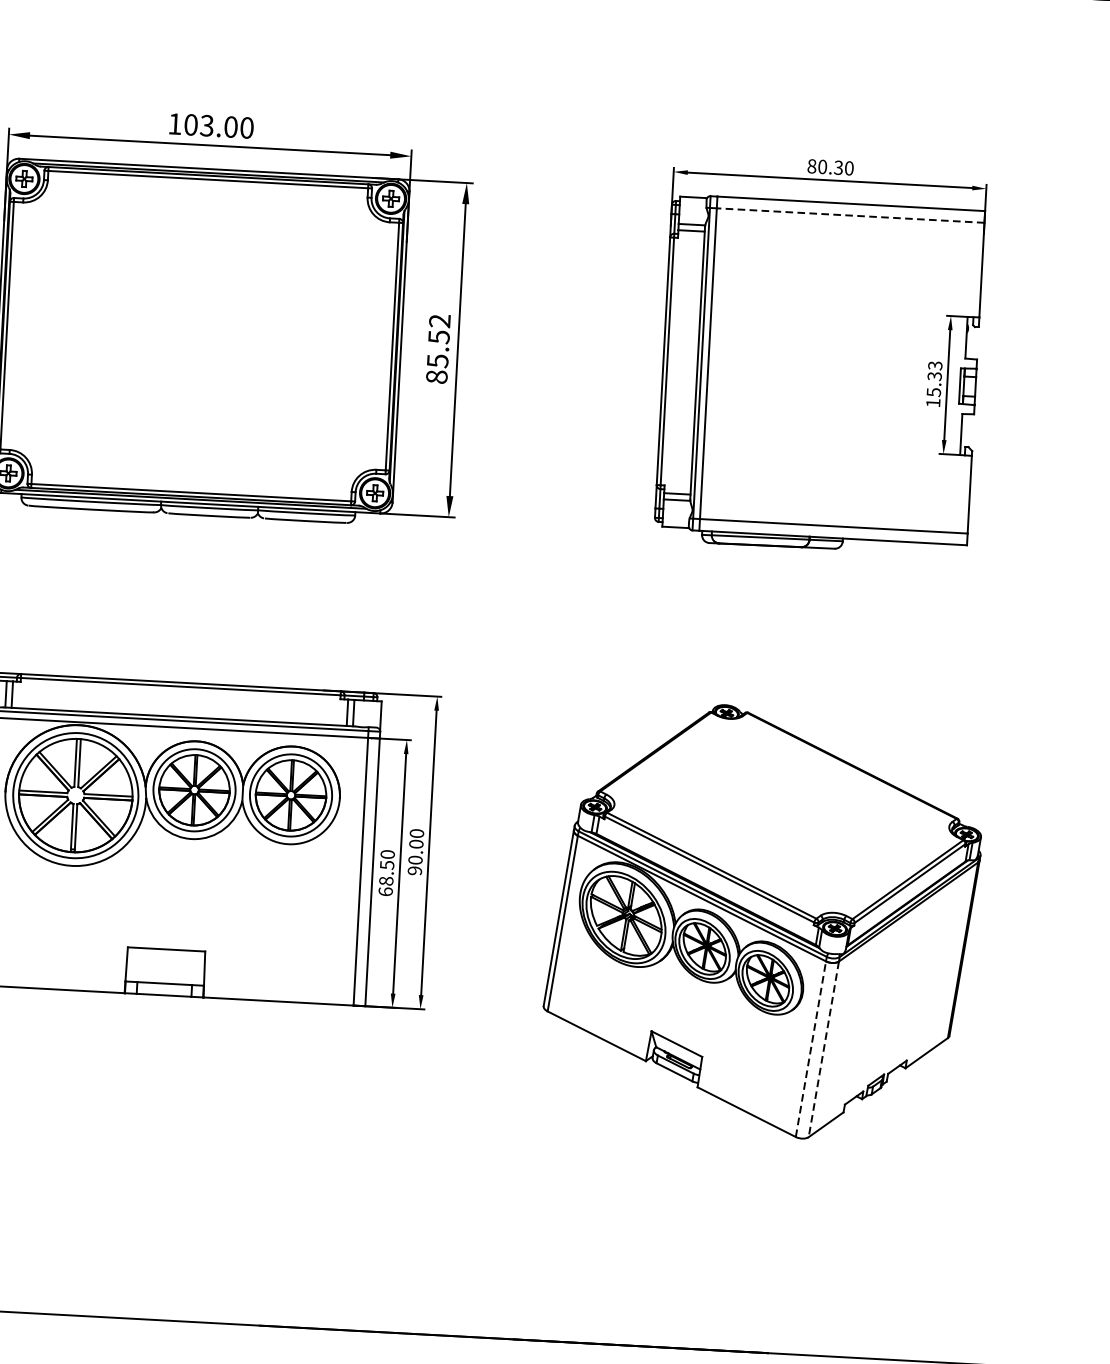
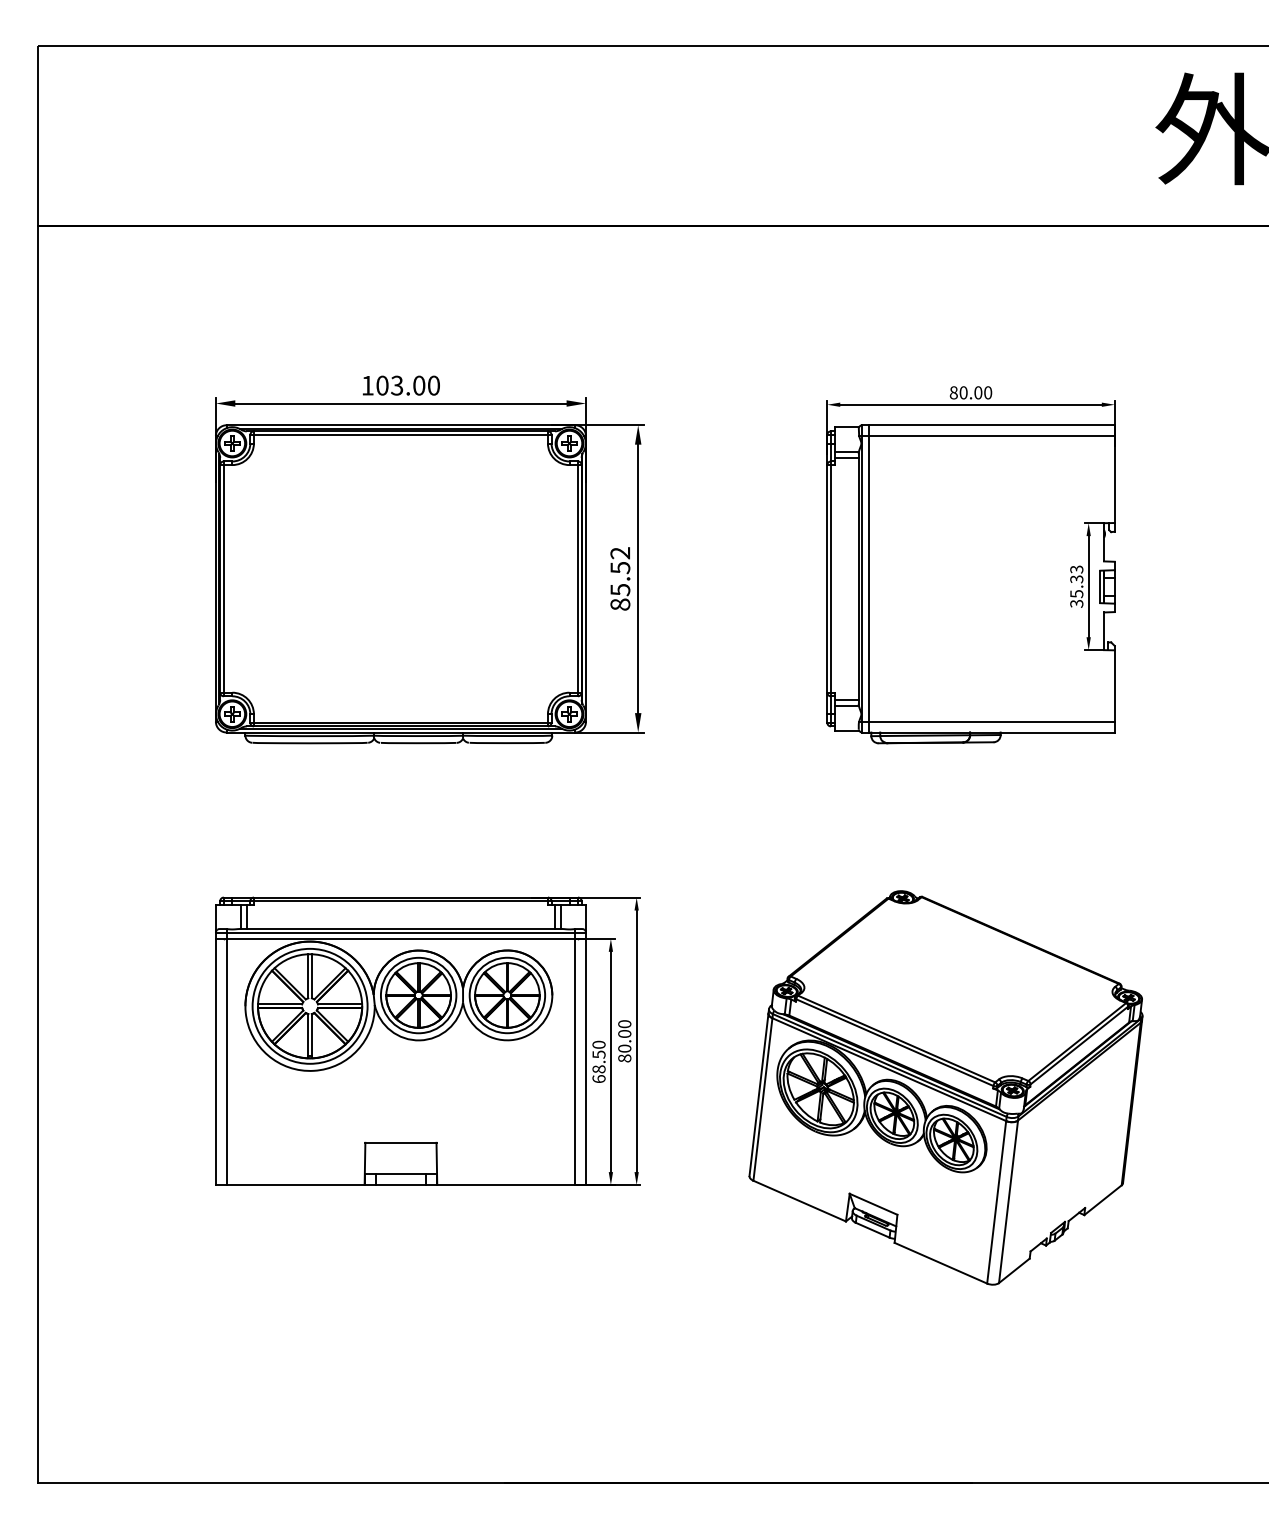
text: (838, 167) -> (978, 392), 80.30 -> 80.00
line: (850, 216) -> (991, 436), dashed -> solid
text: (933, 402) -> (1076, 603), 15.33 -> 35.33
text: (414, 870) -> (624, 1058), 90.00 -> 80.00
line: (810, 1049) -> (996, 1202), dashed -> solid
line: (823, 1049) -> (1008, 1201), dashed -> solid

